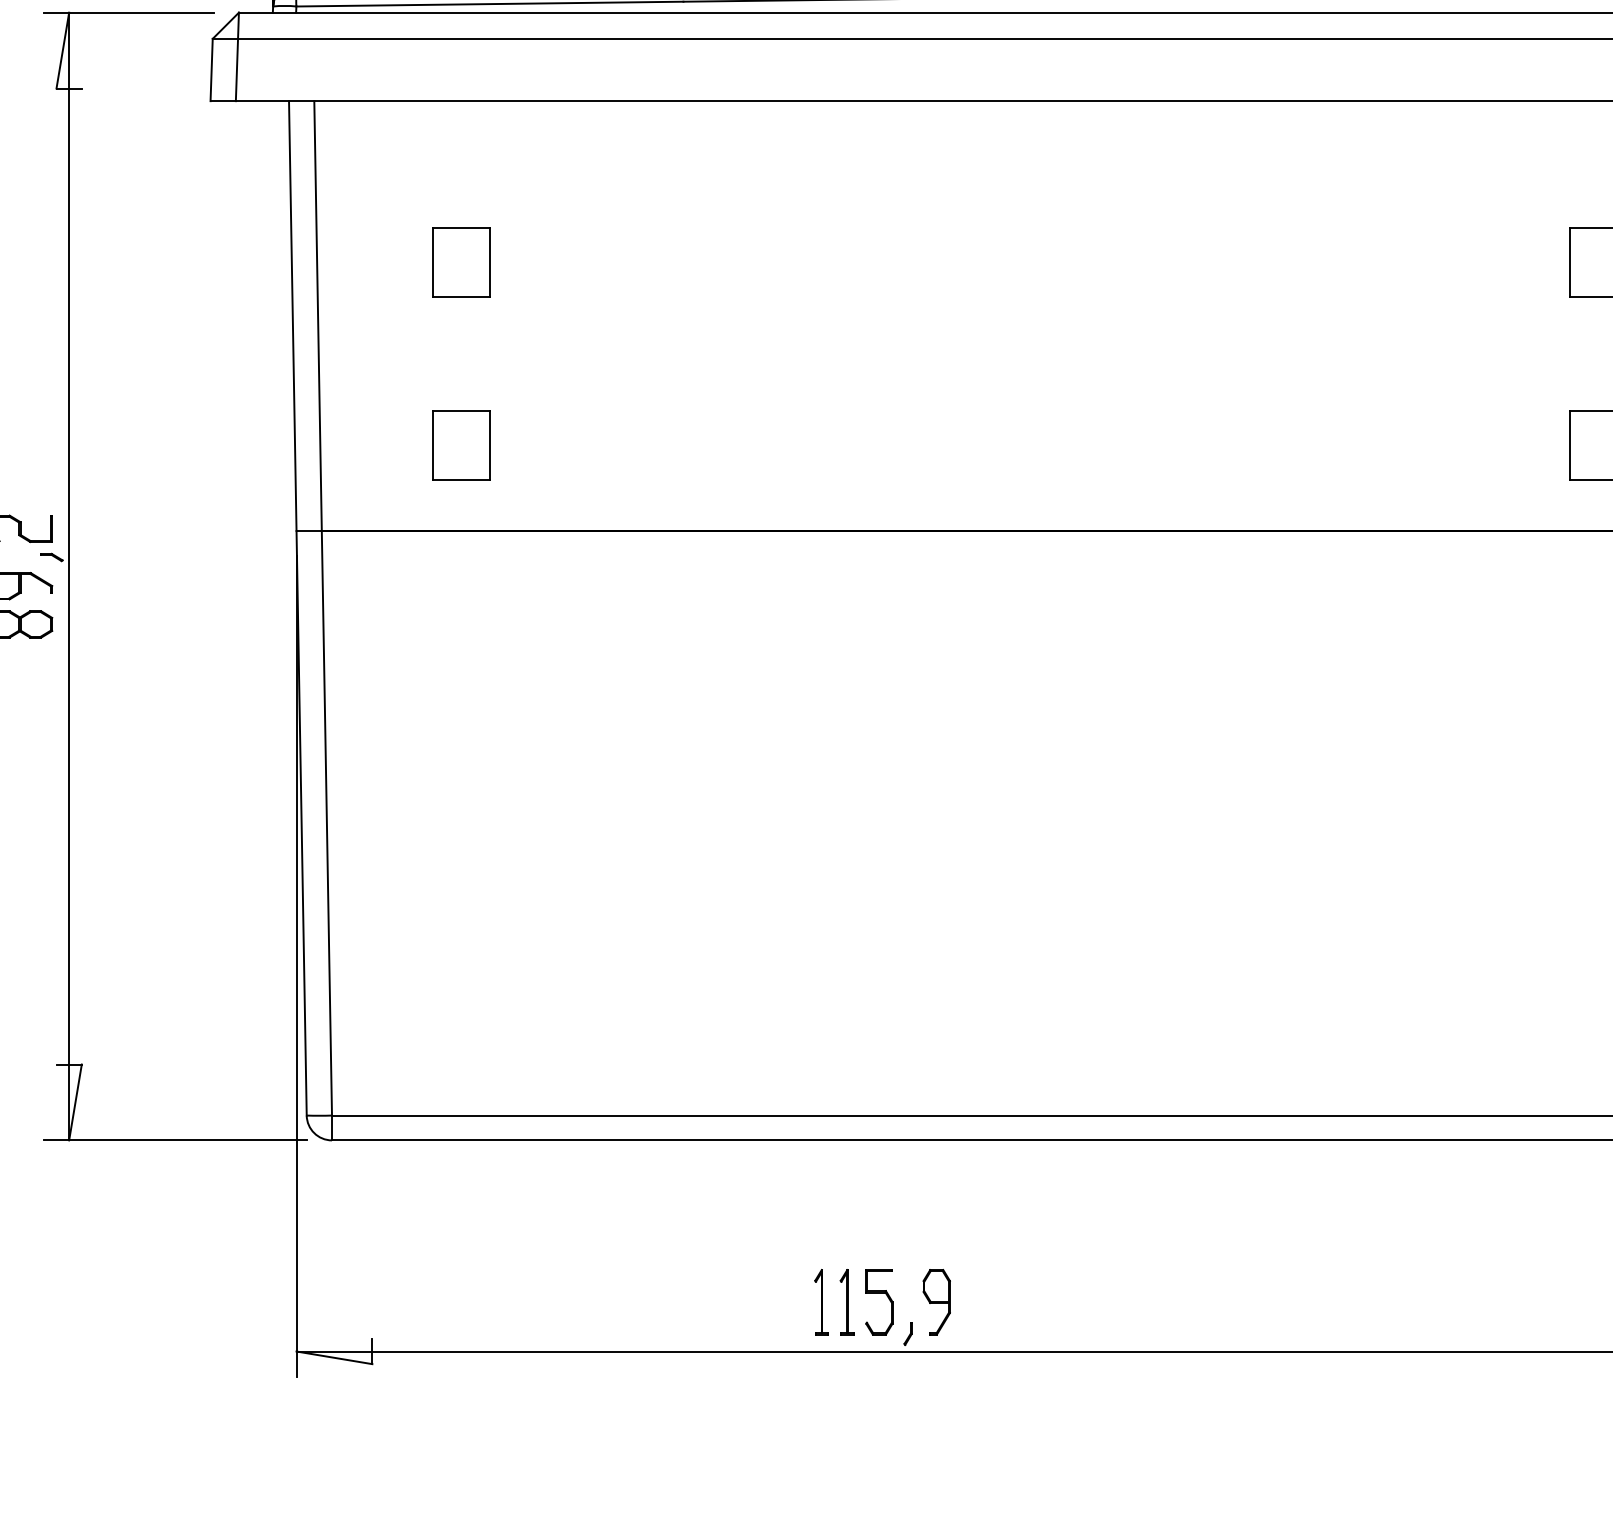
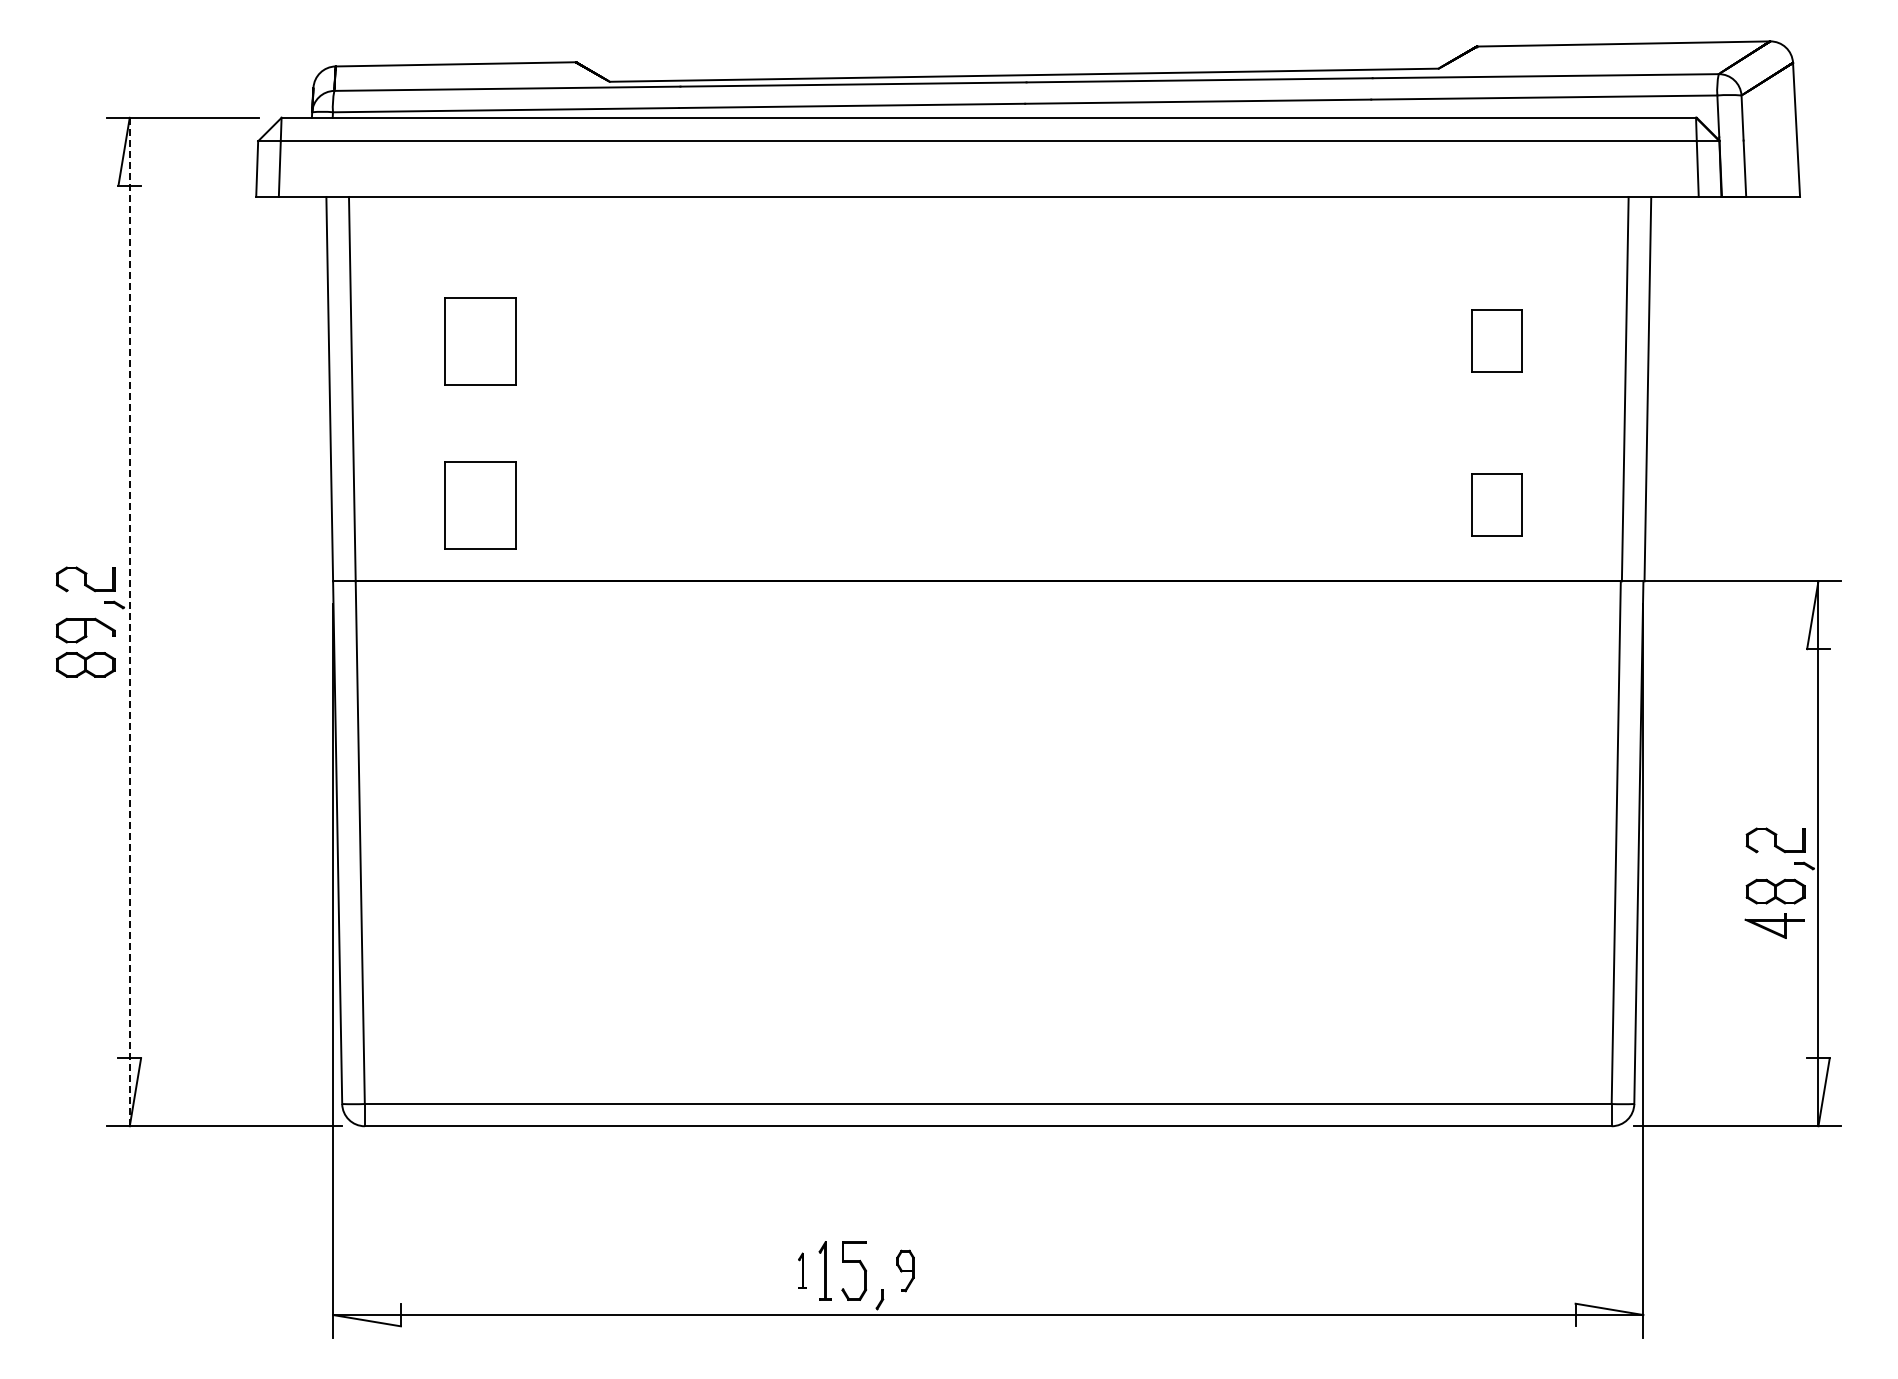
part: (461, 261) -> (480, 340), size x1.4
part: (461, 445) -> (480, 504), size x1.4
line: (68, 577) -> (129, 622), solid -> dashed
part: (821, 1301) -> (802, 1270), size x0.6
part: (936, 1301) -> (905, 1270), size x0.7

